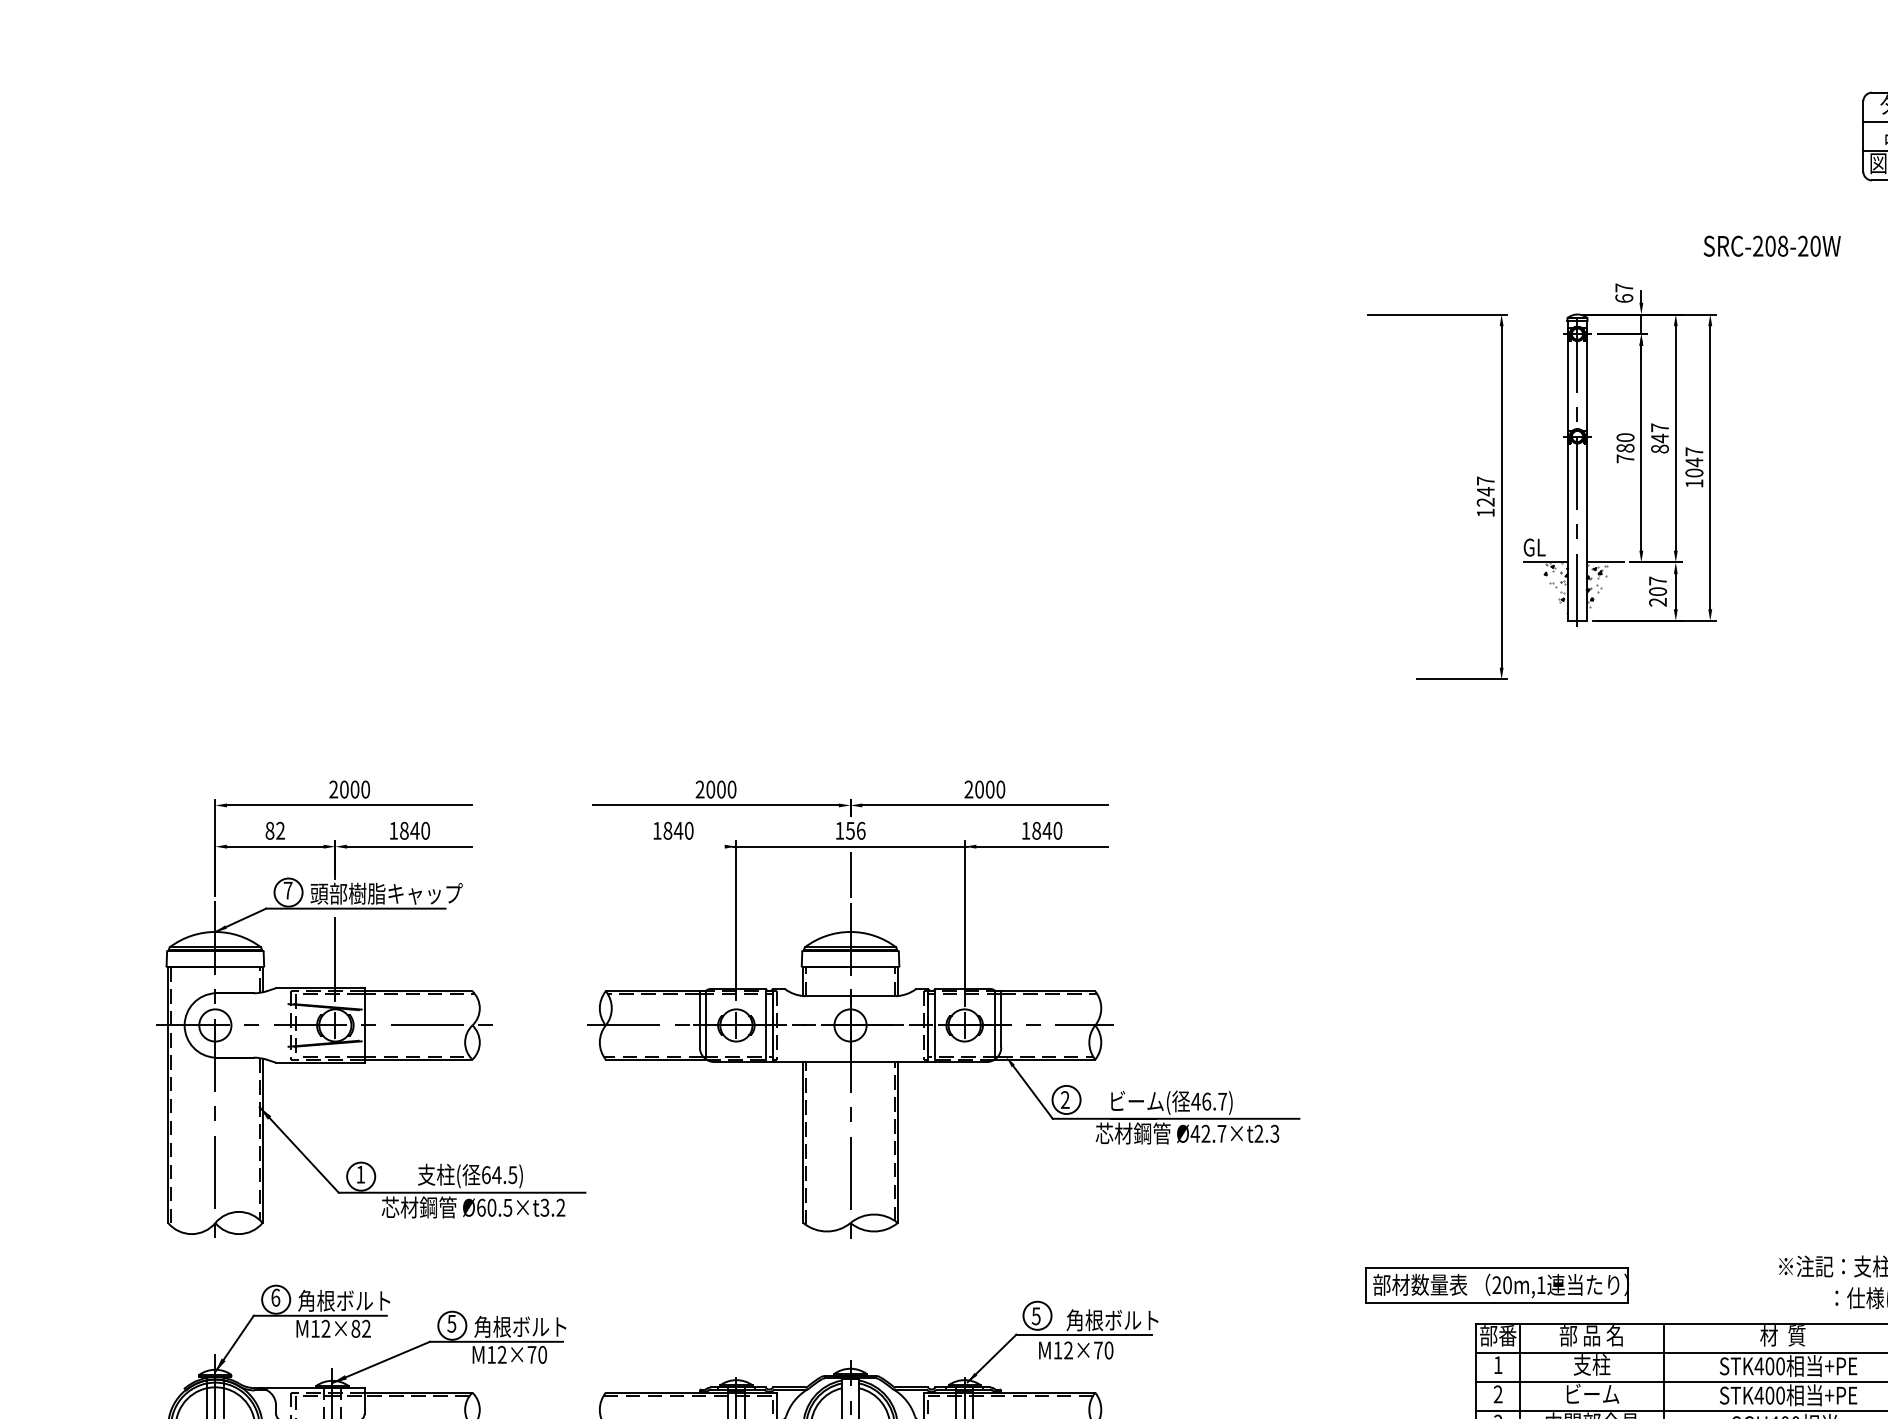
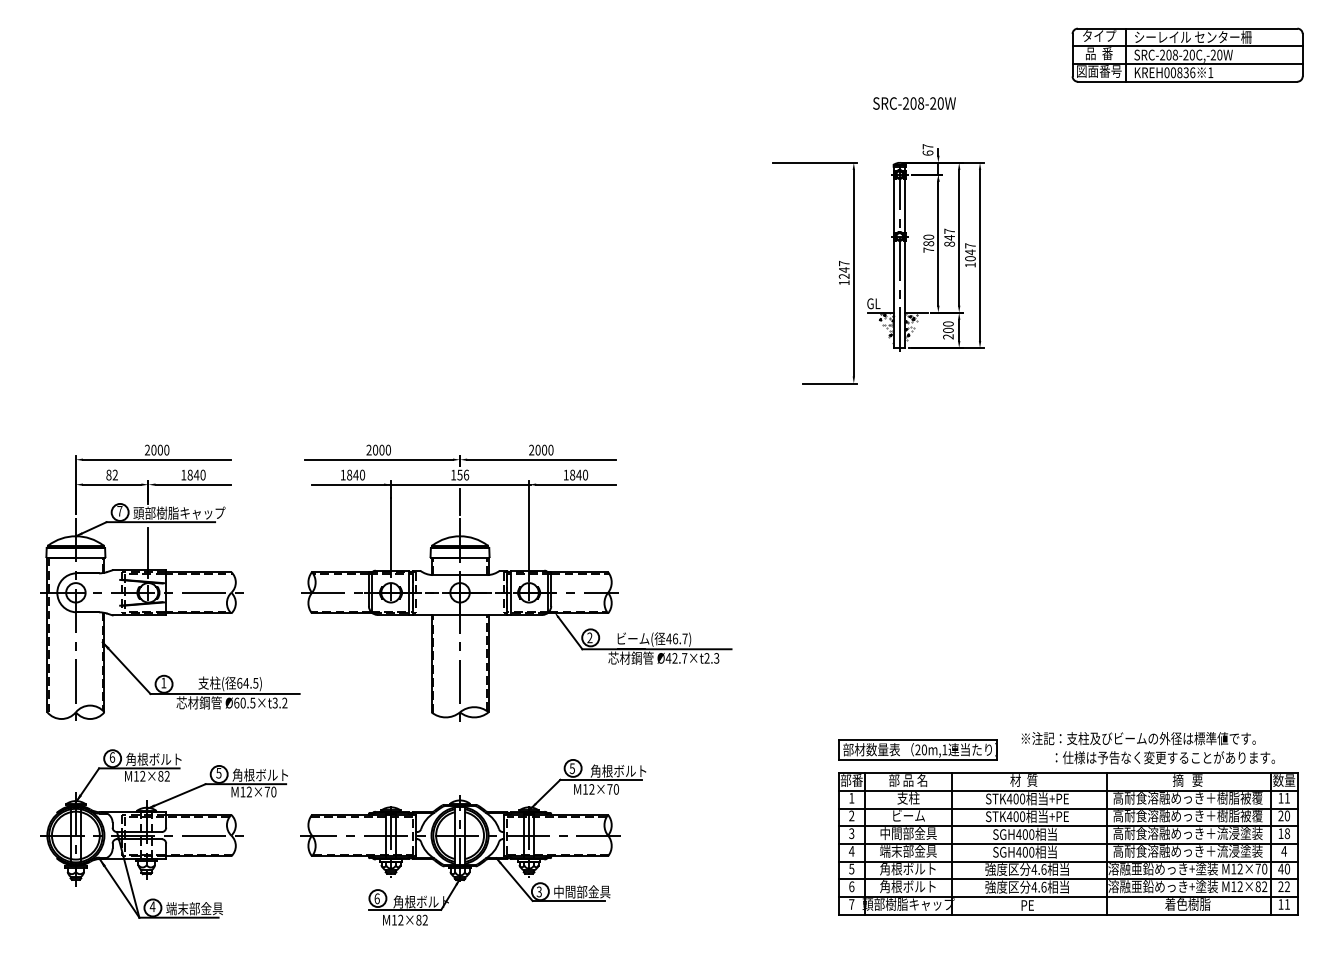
text: (1772, 246) -> (914, 103), moved
text: (1658, 580) -> (948, 323), 207 -> 200
line: (667, 846) -> (349, 484), added
part: (1496, 1284) -> (917, 749), moved

